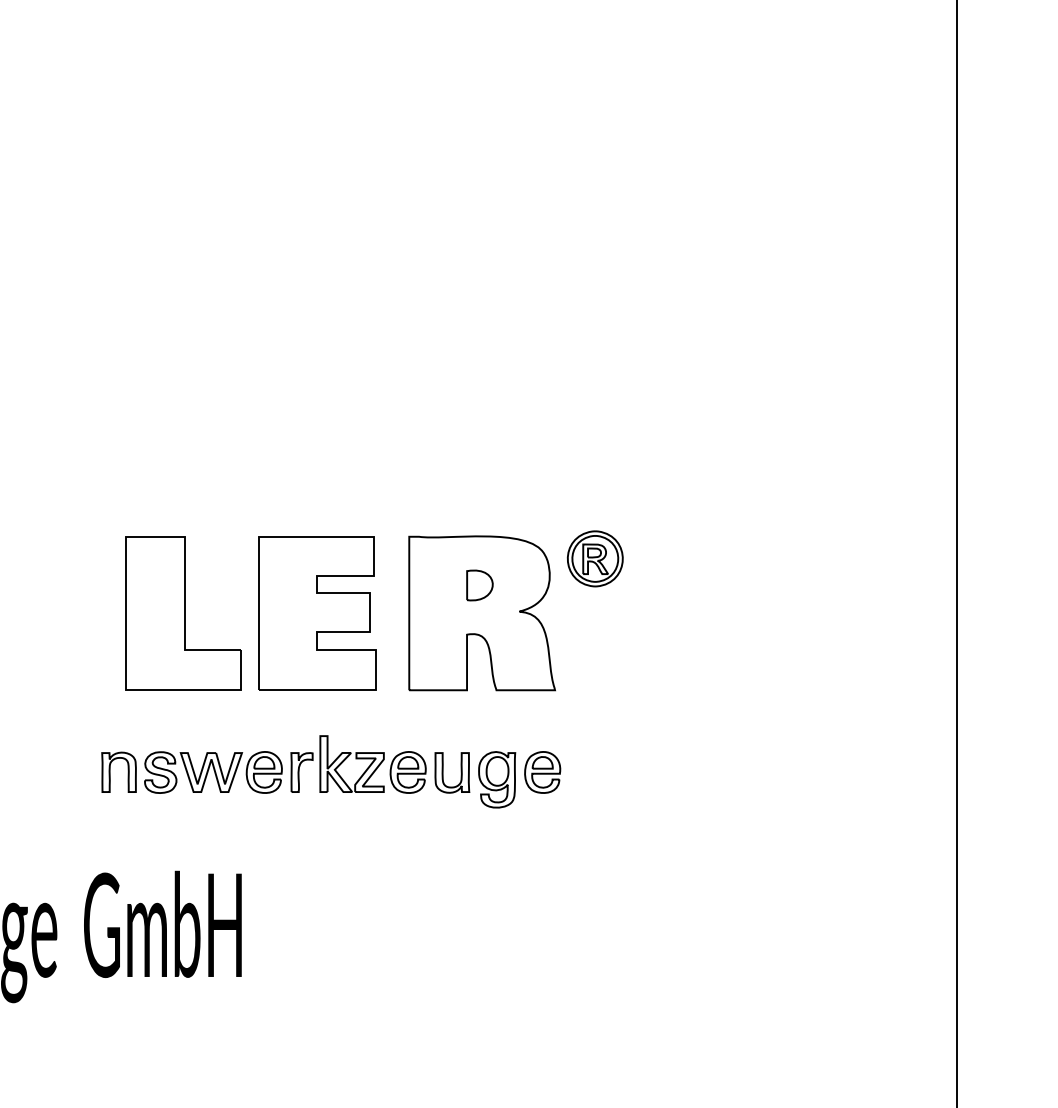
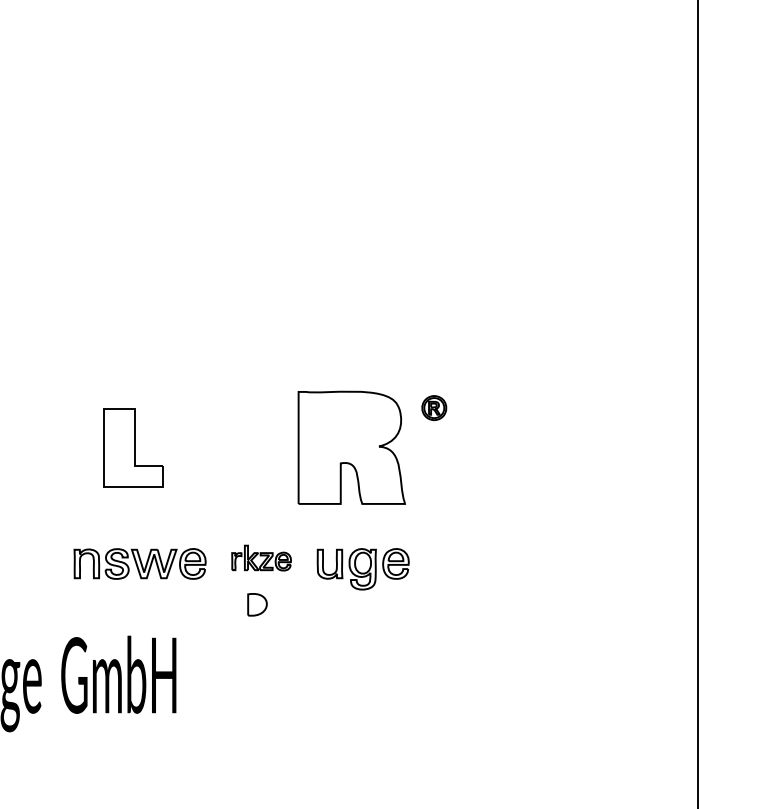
part: (594, 558) -> (433, 407), size x0.6
part: (479, 585) -> (257, 604), moved
part: (183, 613) -> (133, 447), size x0.7
part: (317, 613) -> (231, 447), removed
part: (358, 764) -> (261, 558), size x0.6

